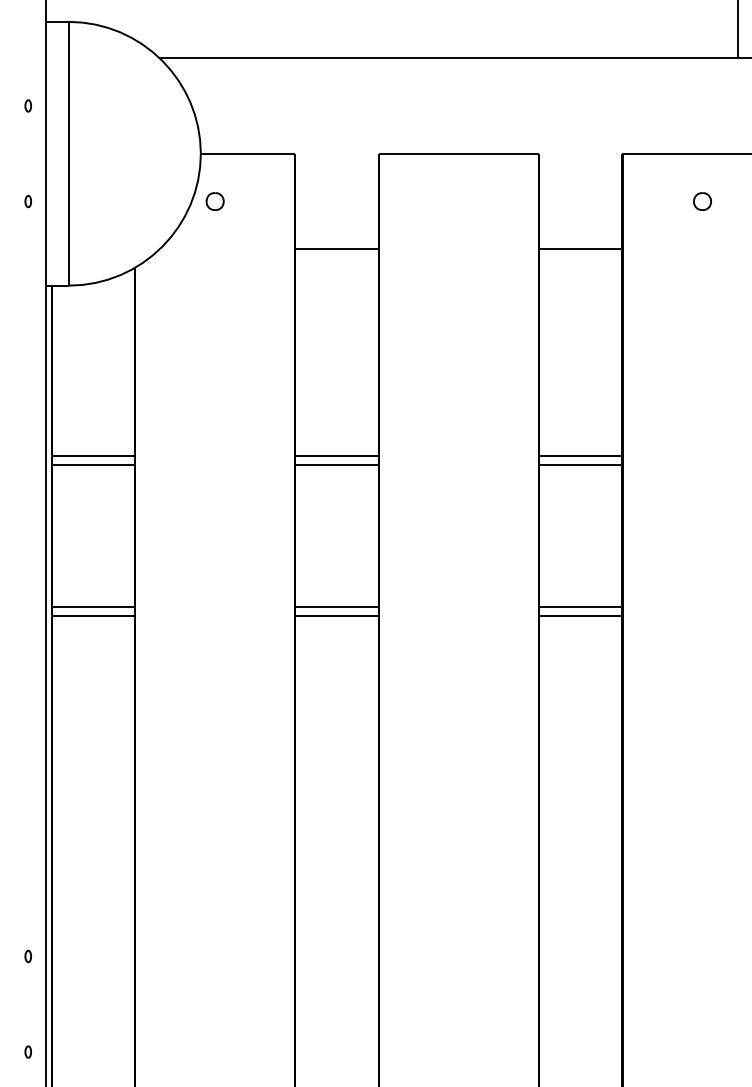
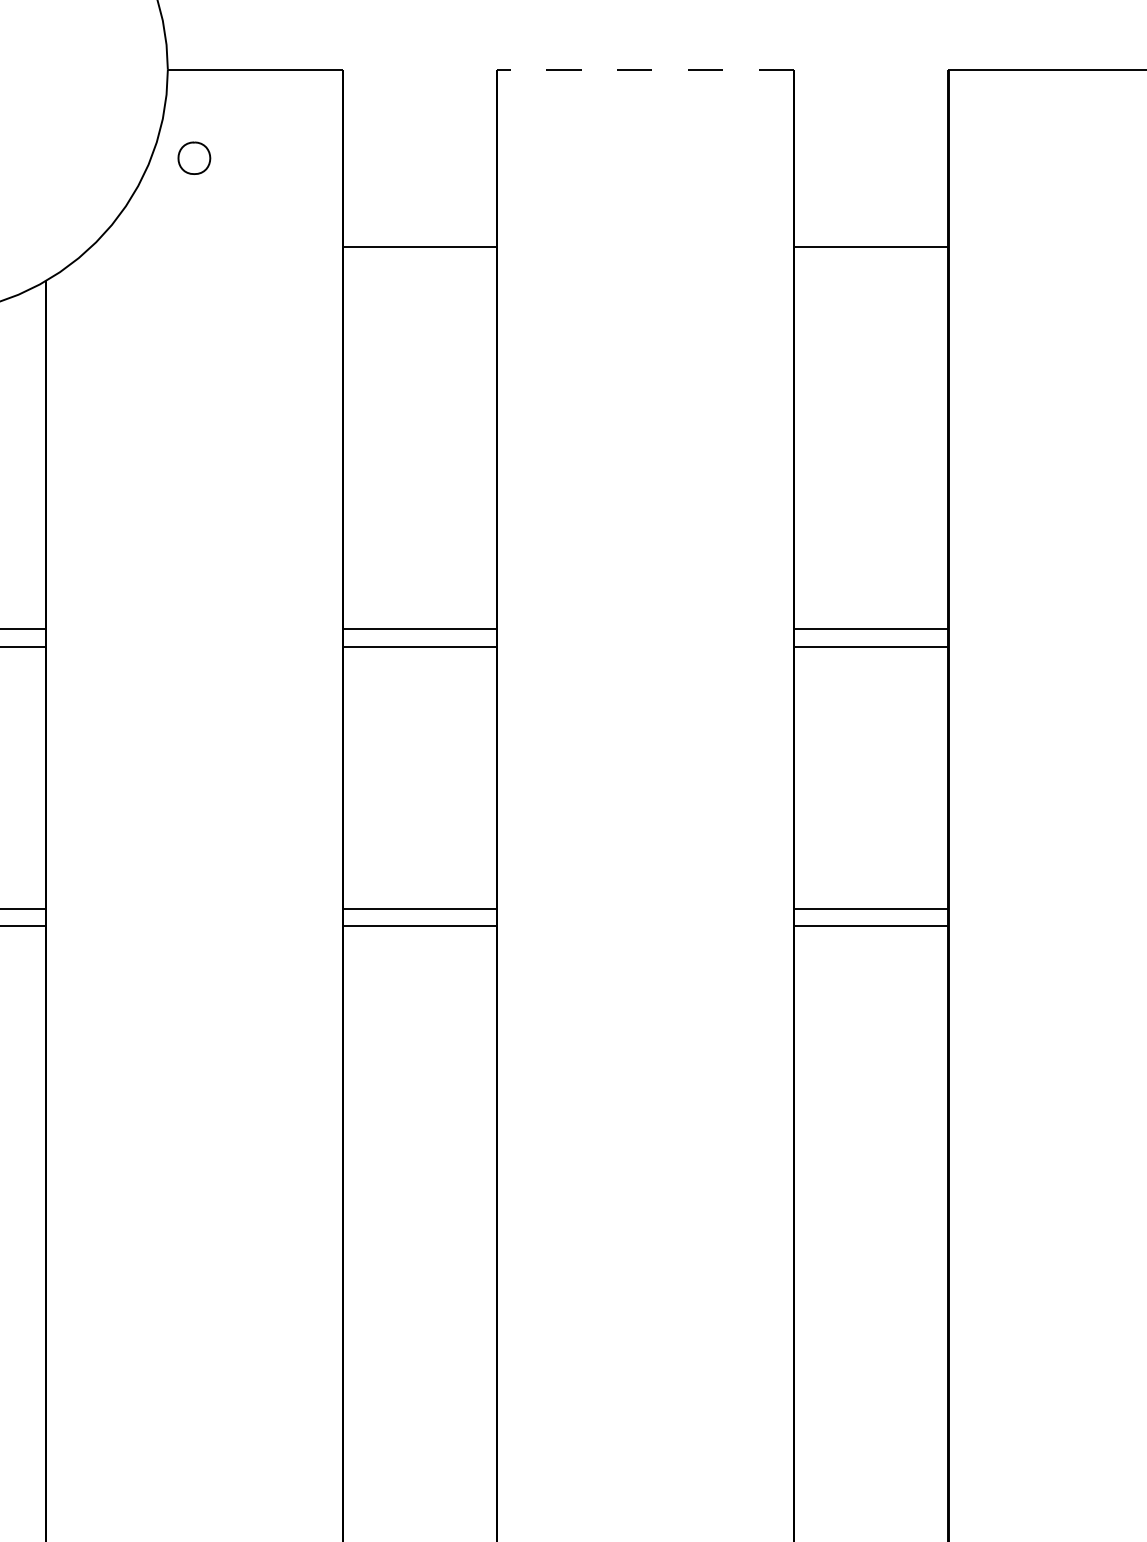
line: (458, 153) -> (644, 69), solid -> dashed
part: (702, 201) -> (1096, 158), removed

